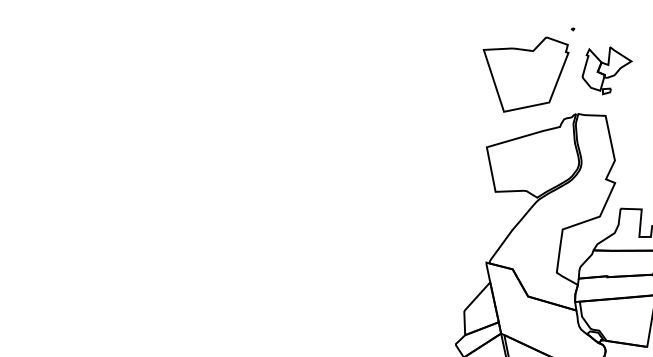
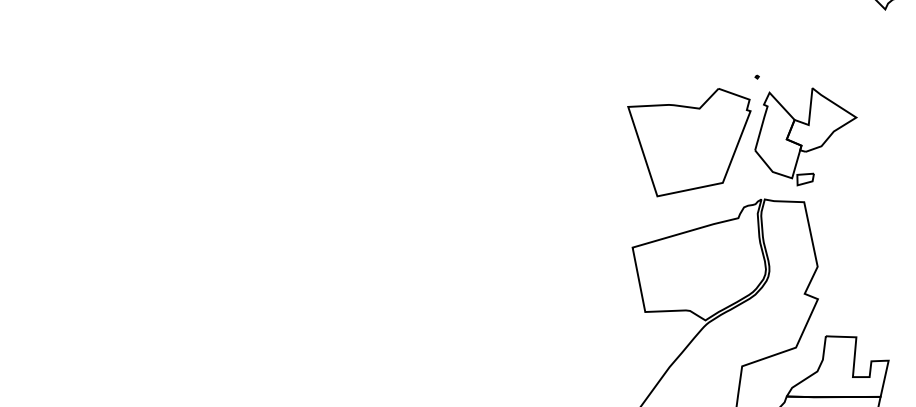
part: (607, 70) -> (806, 136), size x1.43

